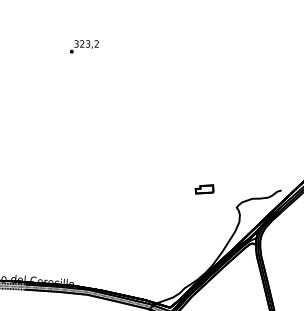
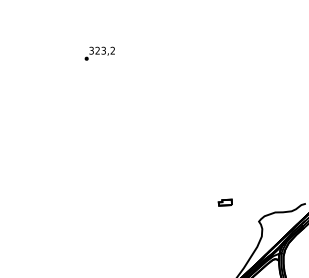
part: (204, 189) -> (225, 202), size x0.71

